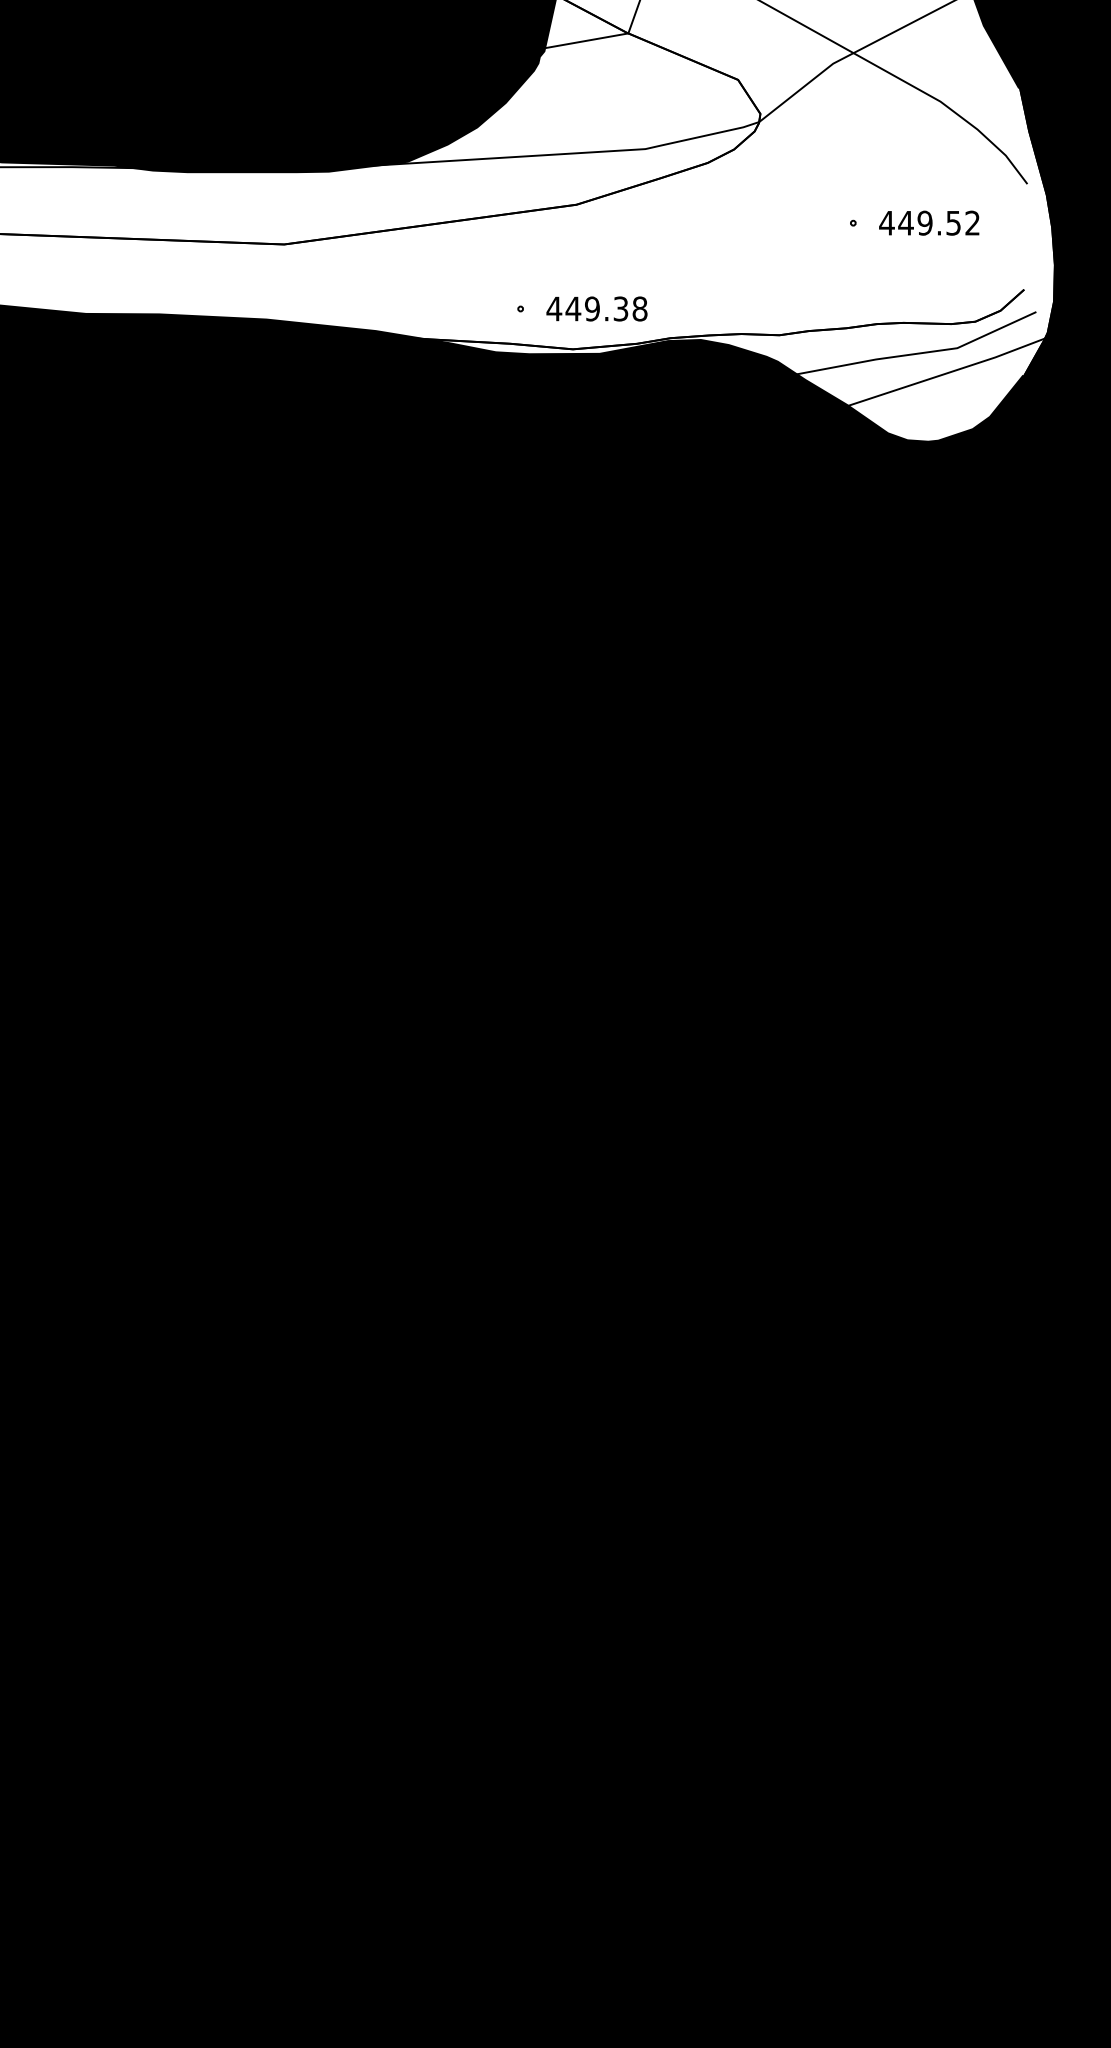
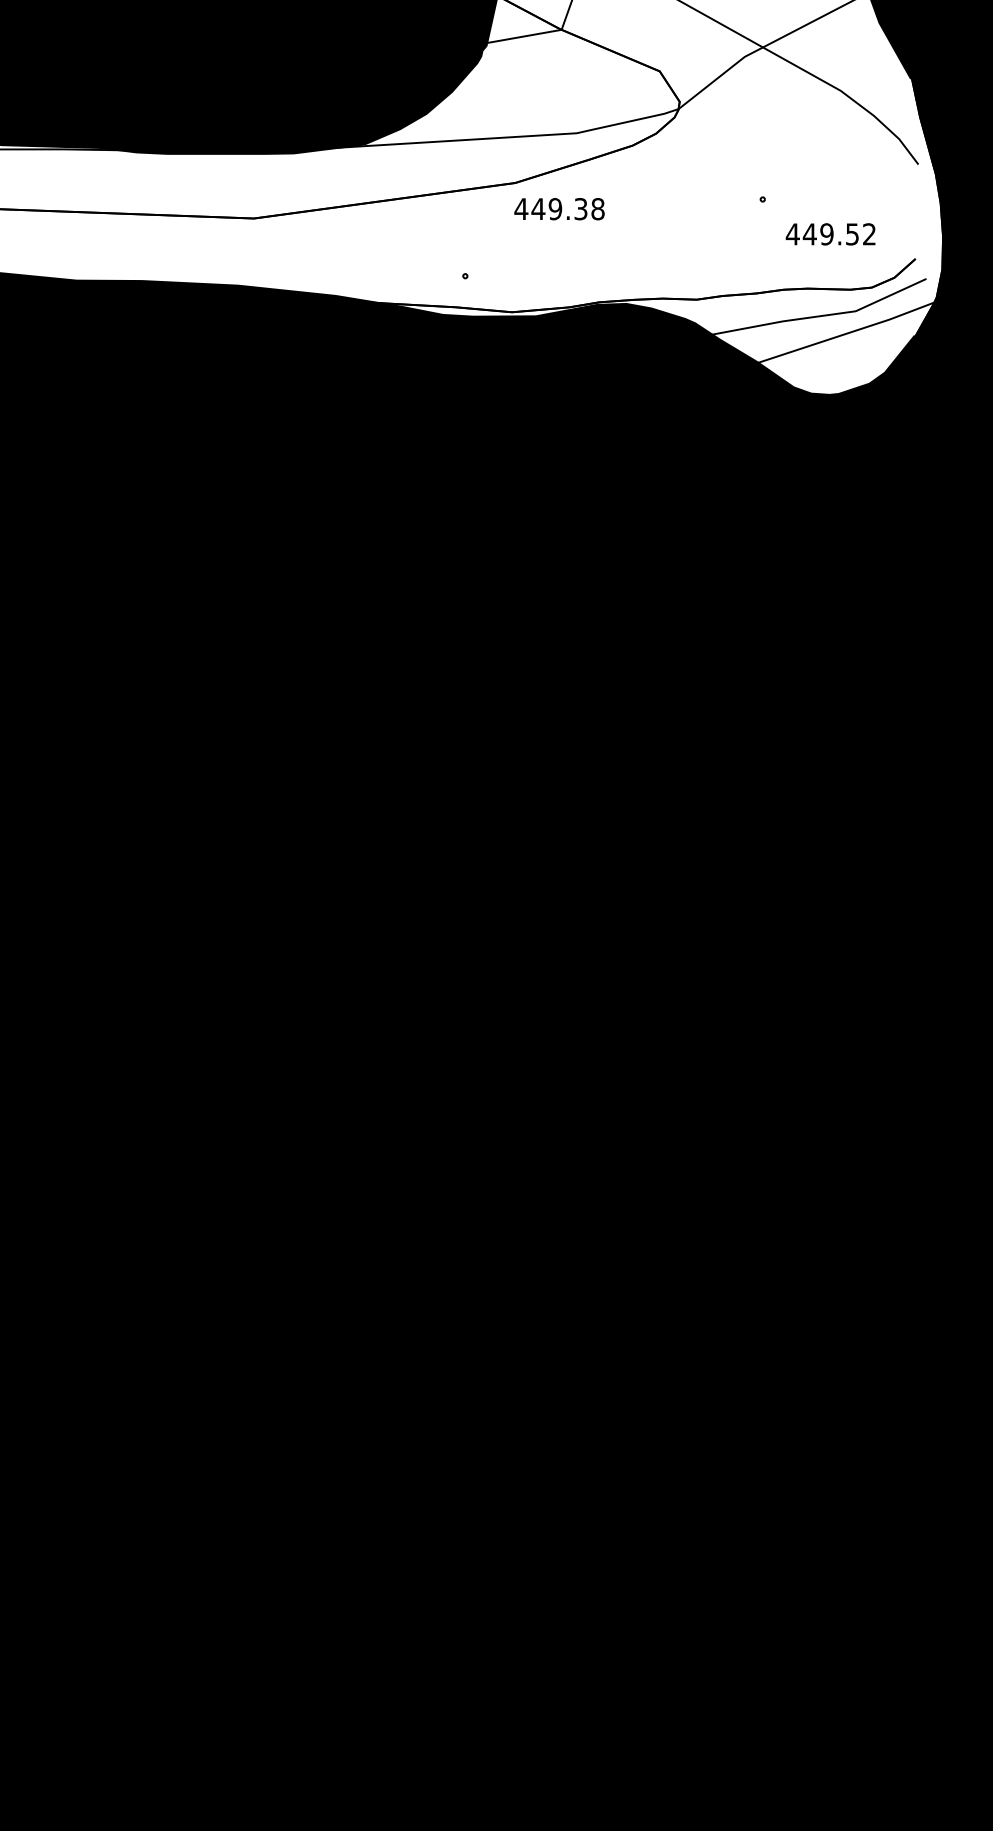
text: (929, 222) -> (830, 233), moved
text: (596, 308) -> (559, 208), moved

